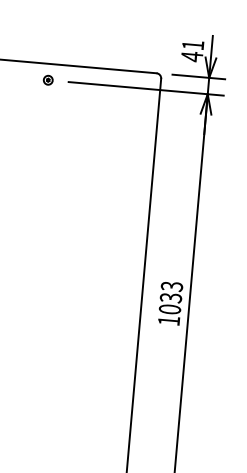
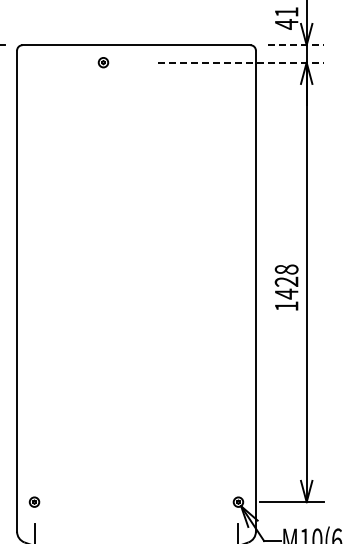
line: (199, 77) -> (296, 45), solid -> dashed
part: (48, 80) -> (103, 62), moved
line: (145, 88) -> (240, 62), solid -> dashed
text: (170, 297) -> (286, 281), 1033 -> 1428

